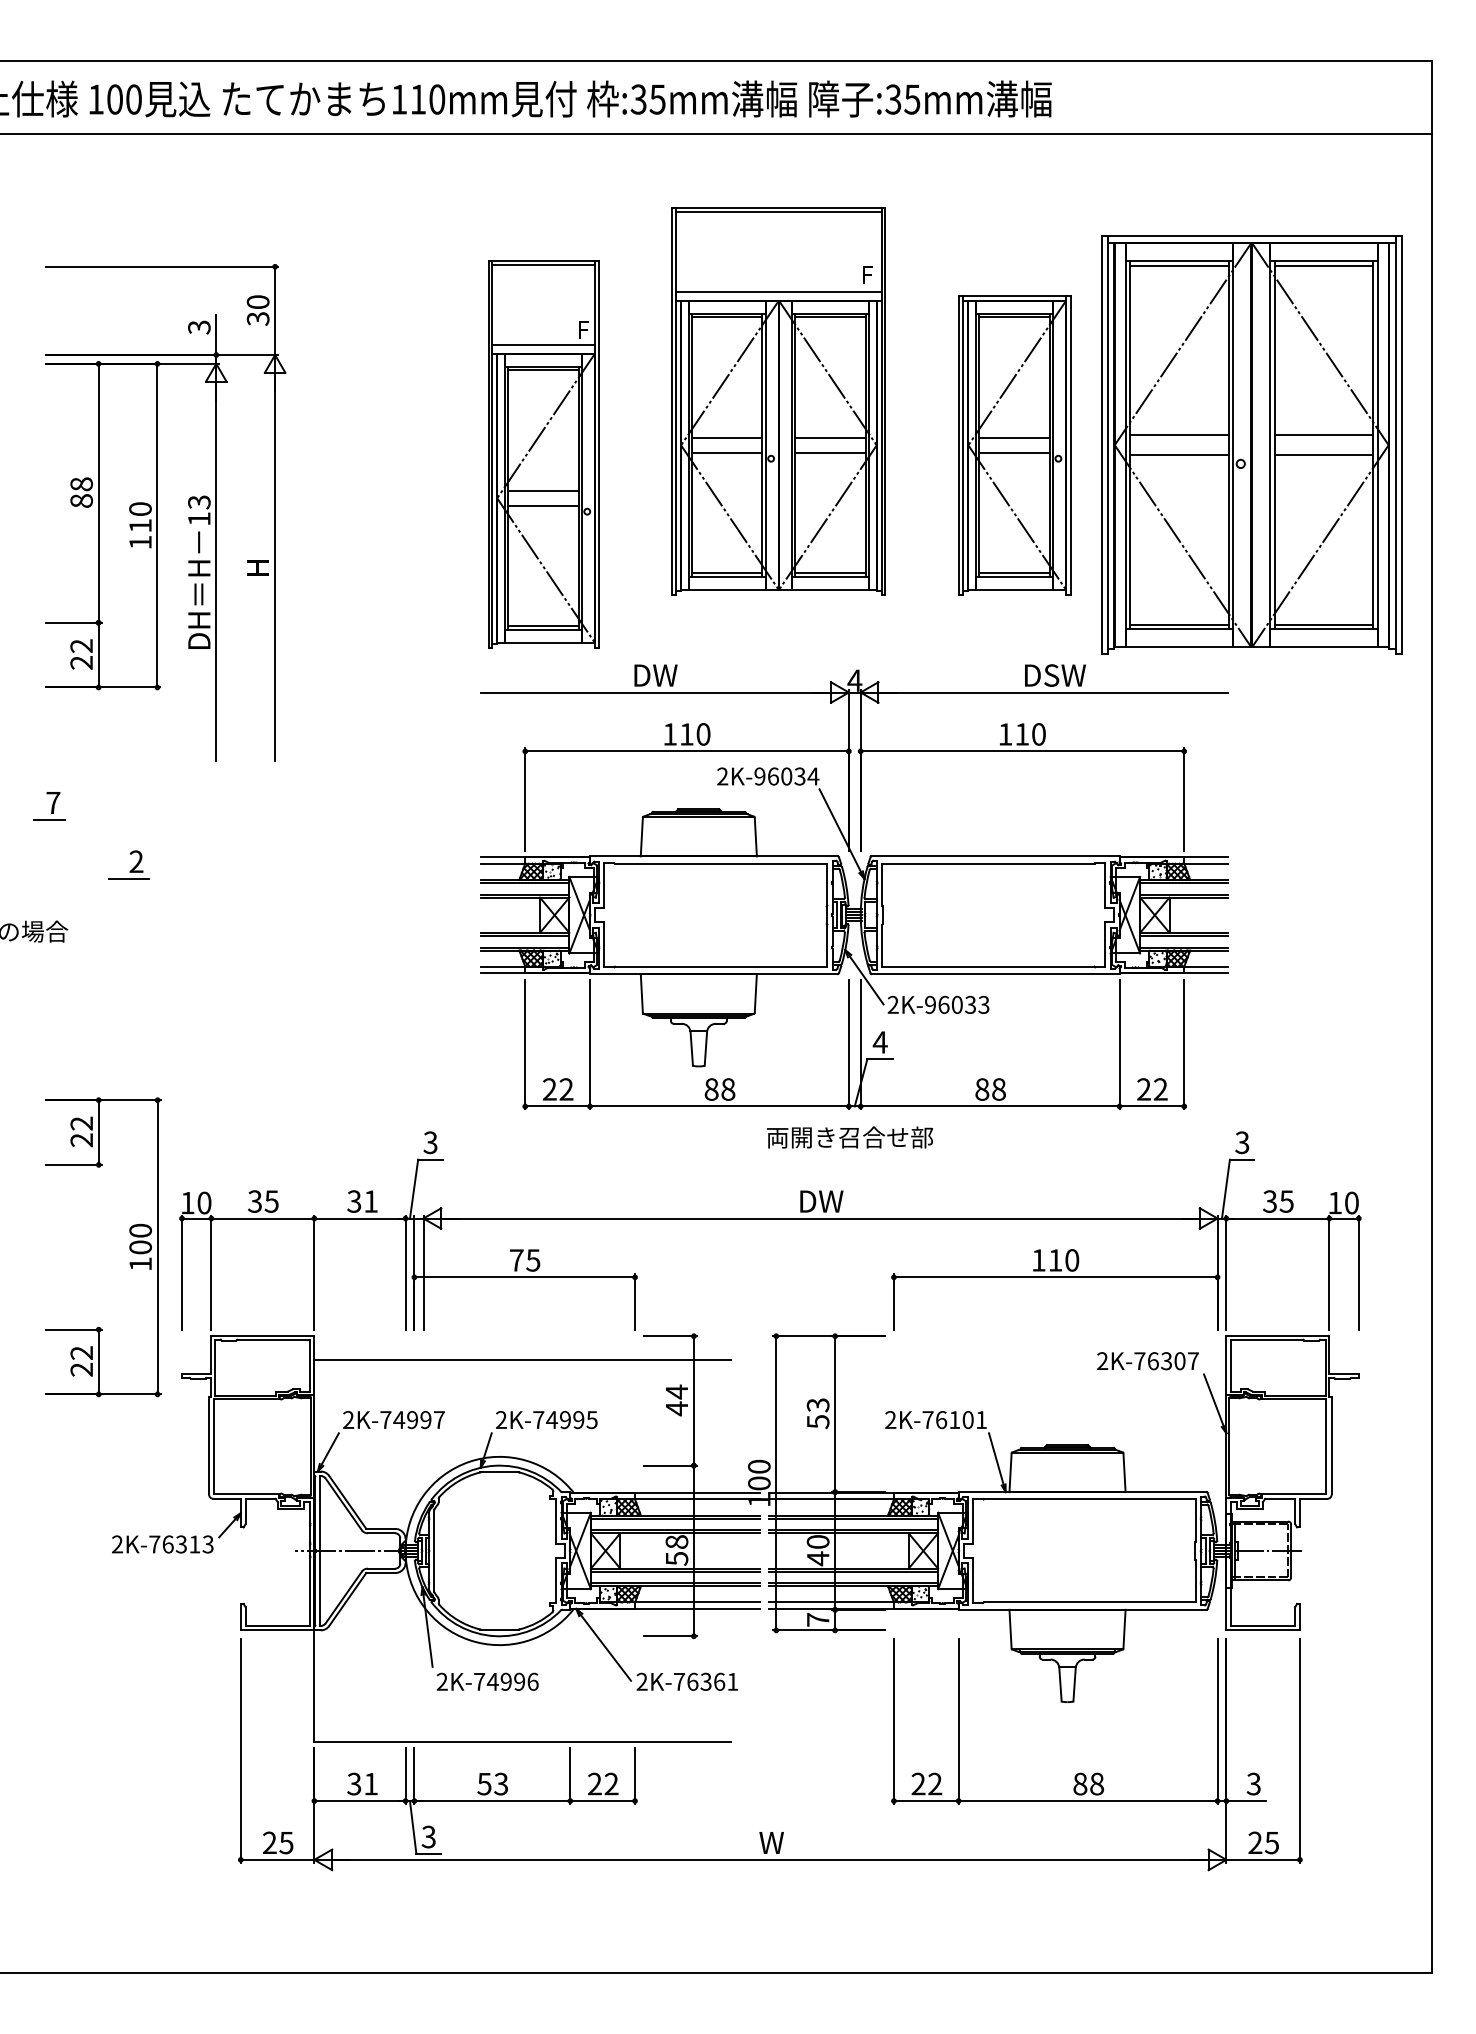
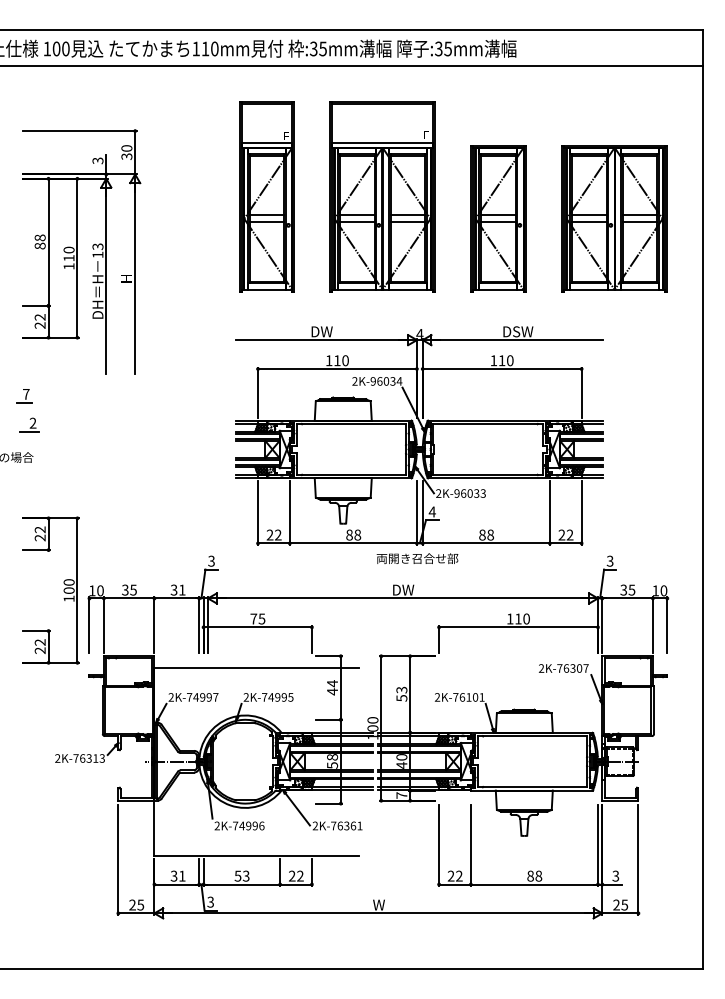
part: (1251, 444) -> (614, 218), size x0.71
part: (542, 452) -> (266, 196), moved
part: (129, 864) -> (29, 424), moved
part: (129, 1247) -> (63, 590), moved

